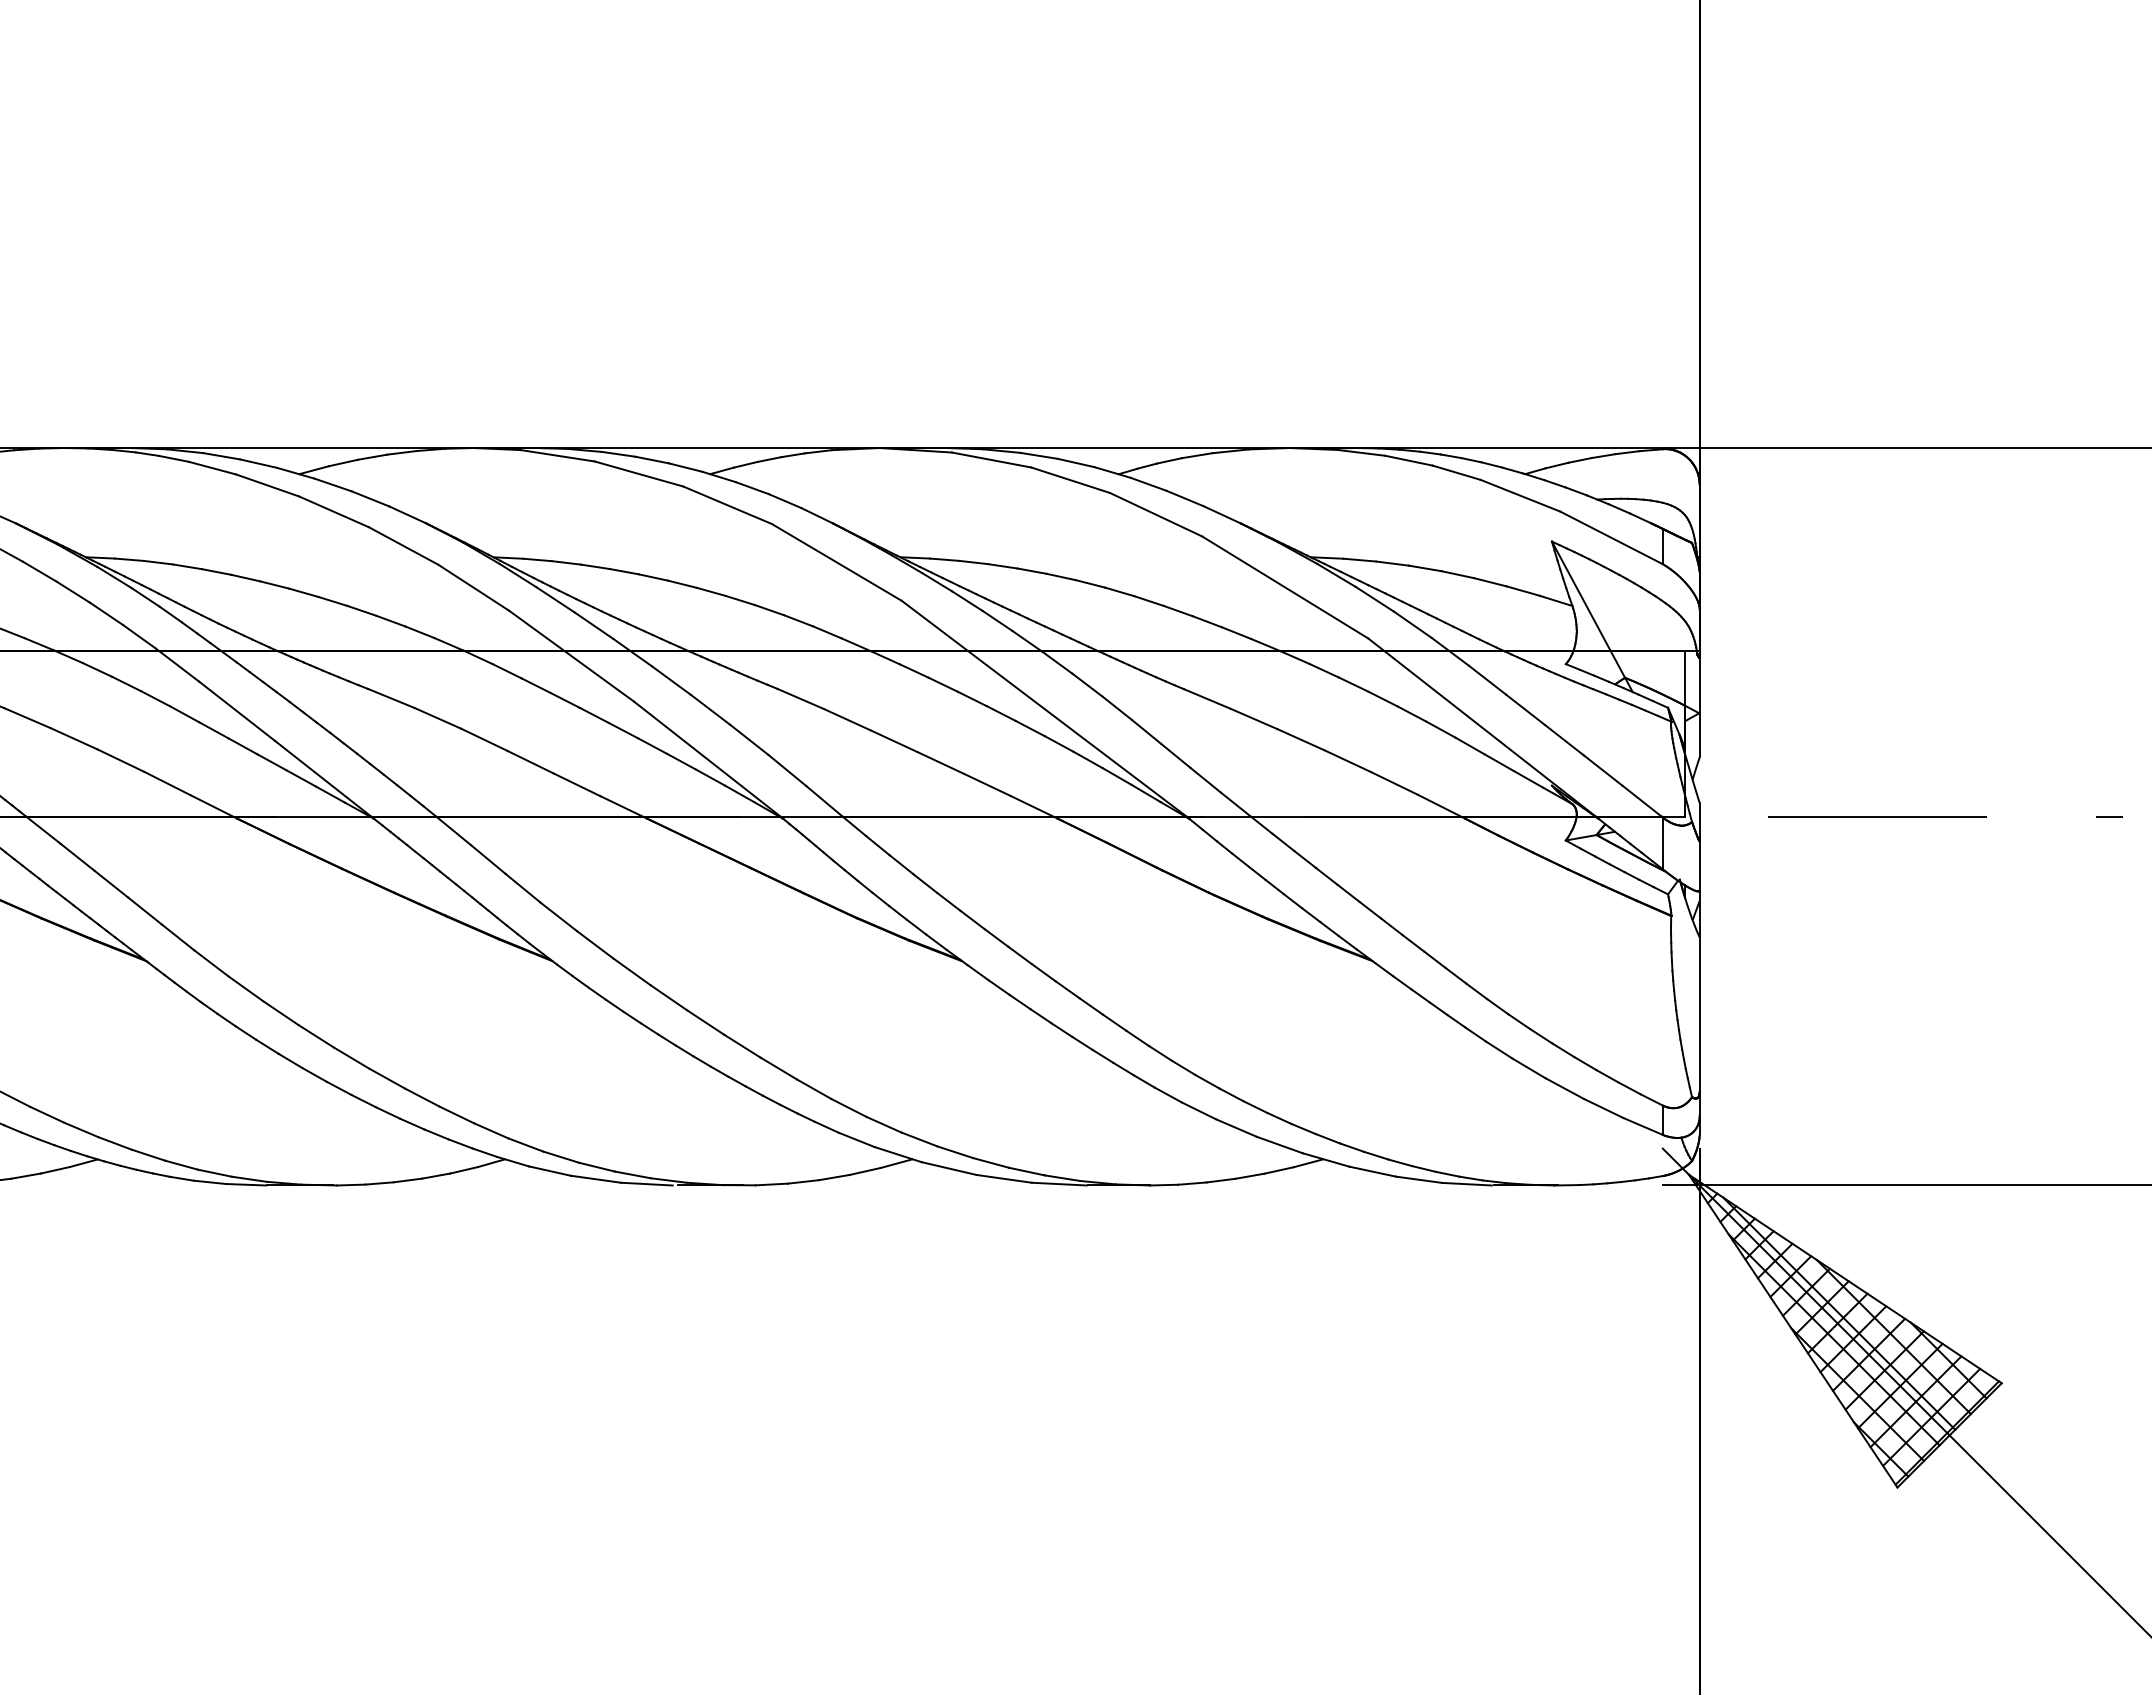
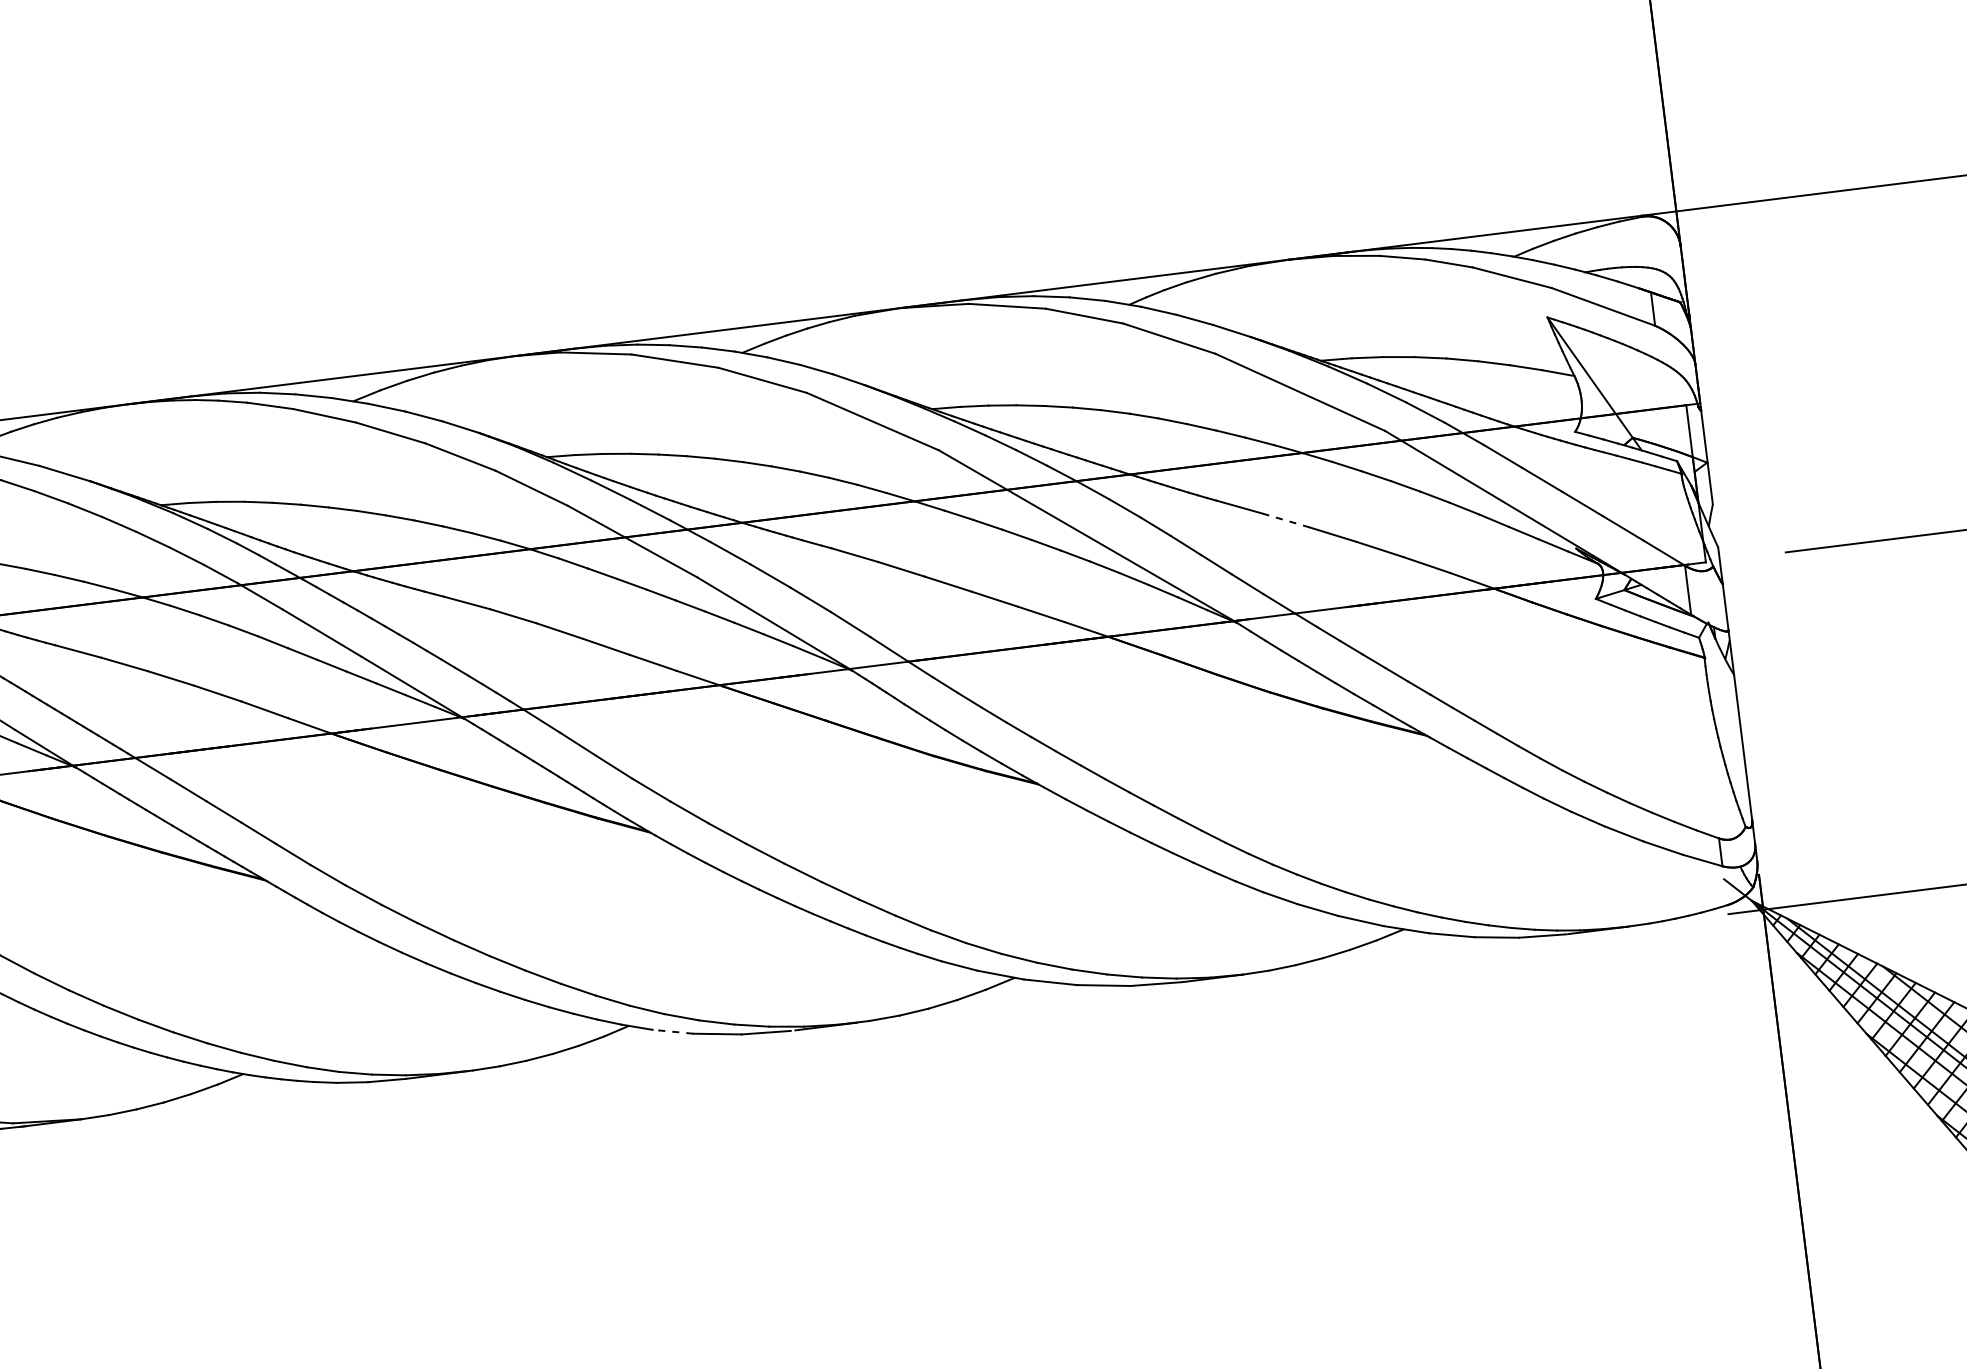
line: (1254, 718) -> (1286, 520), solid -> dashed
line: (549, 1171) -> (672, 1032), solid -> dashed

